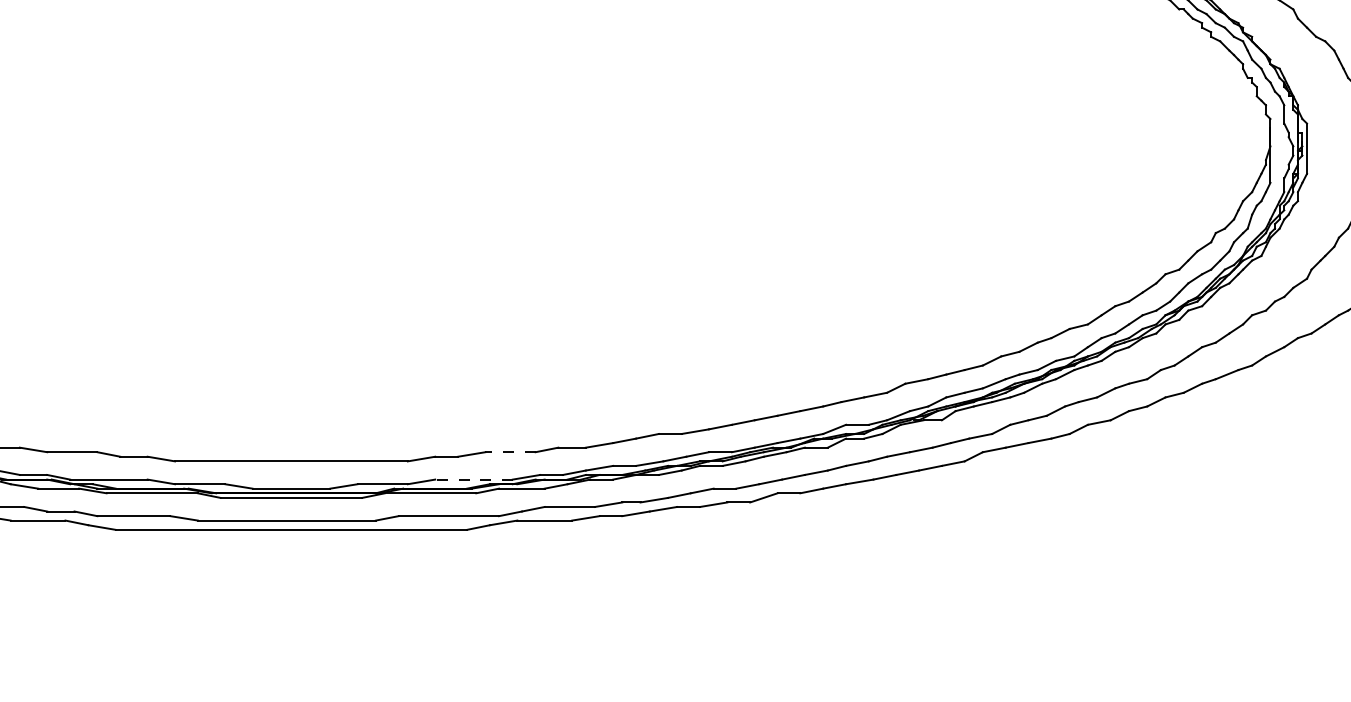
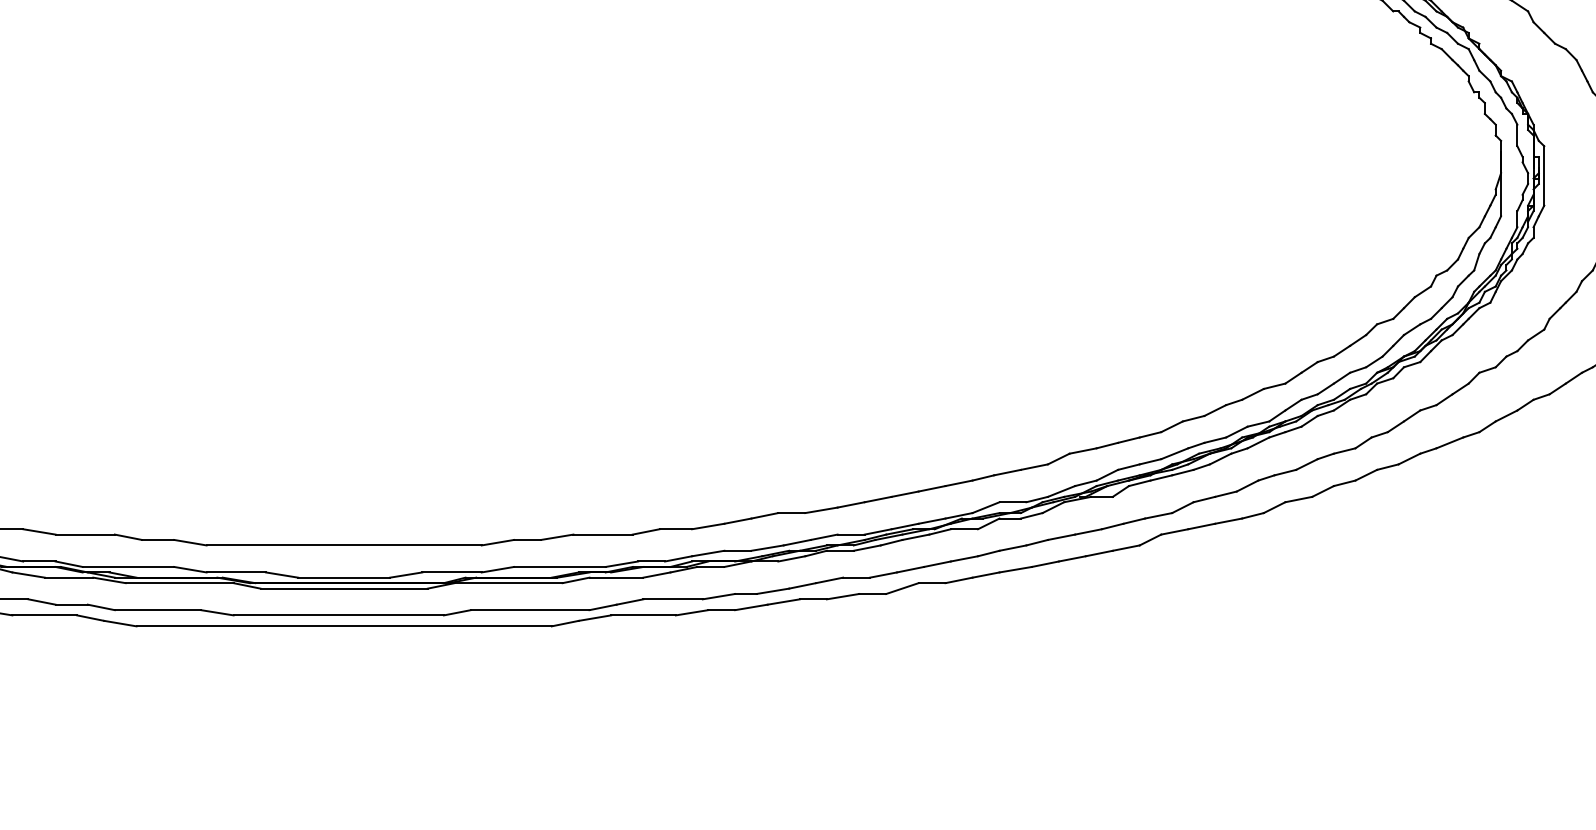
line: (510, 452) -> (603, 534), dashed -> solid
line: (473, 479) -> (559, 566), dashed -> solid

